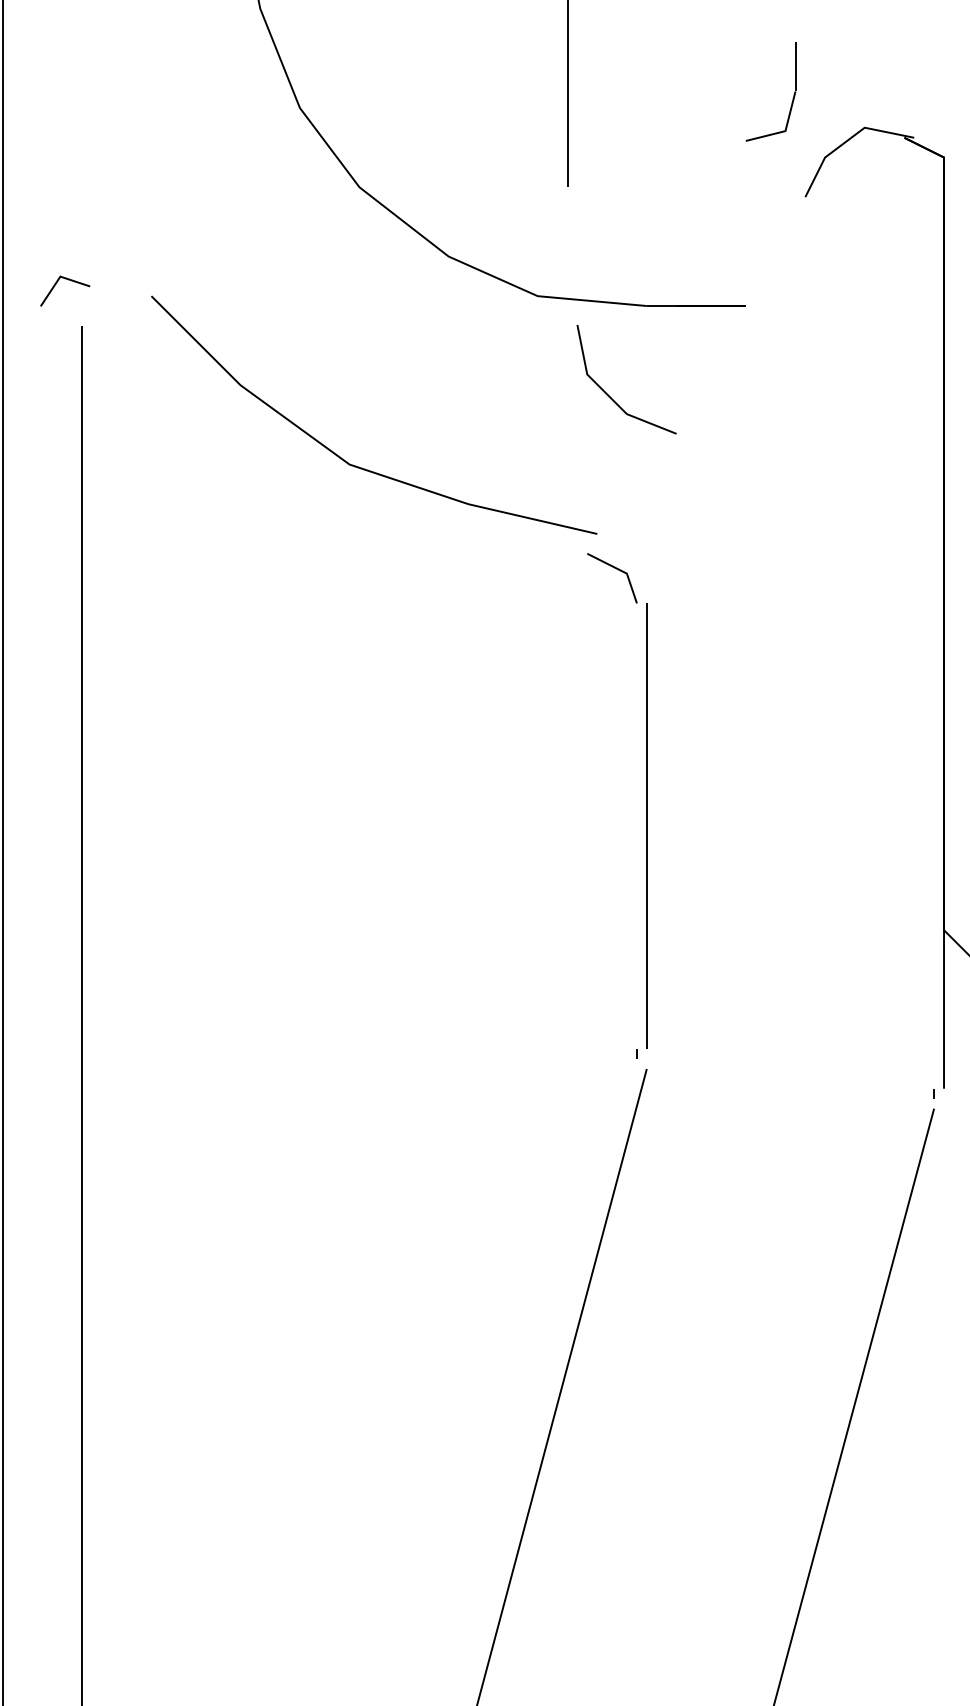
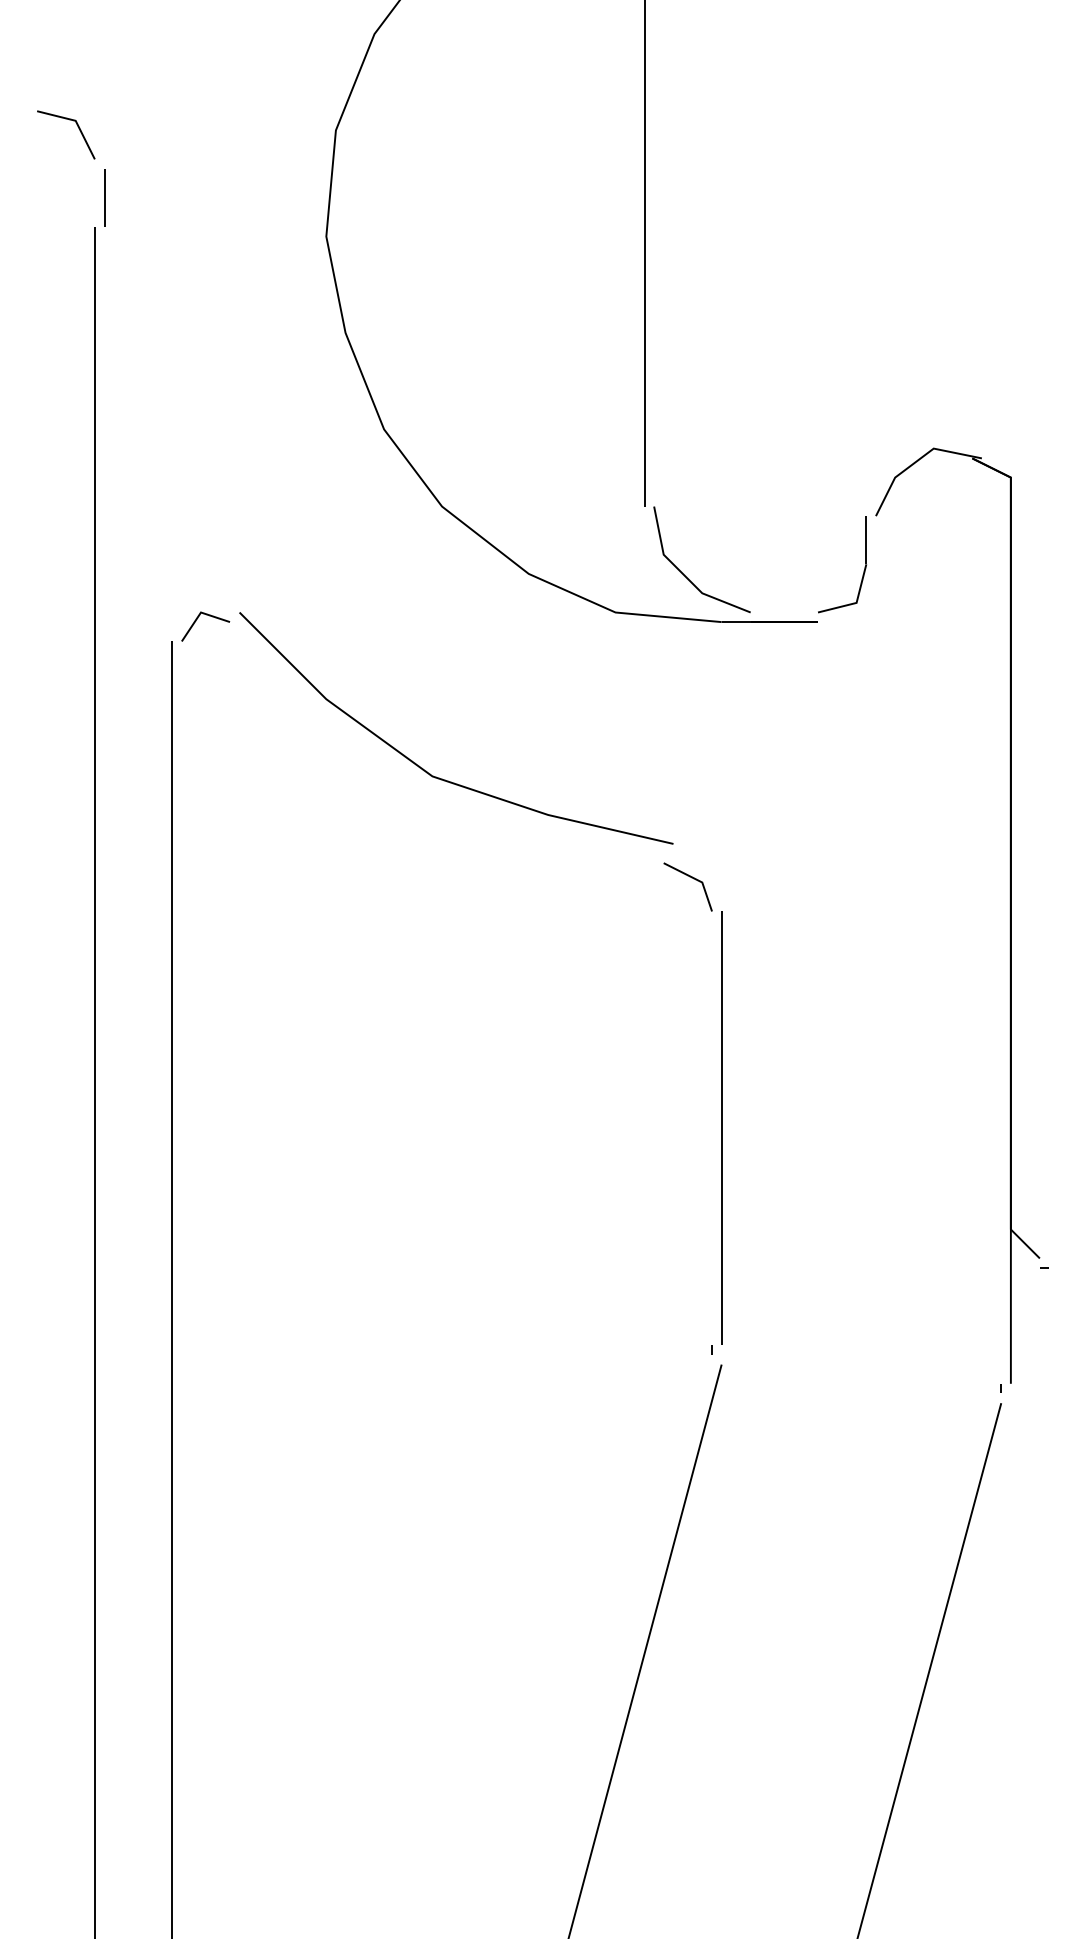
part: (792, 97) -> (863, 570), moved
curve: (55, 285) -> (196, 621), moved
curve: (609, 395) -> (685, 575), moved

